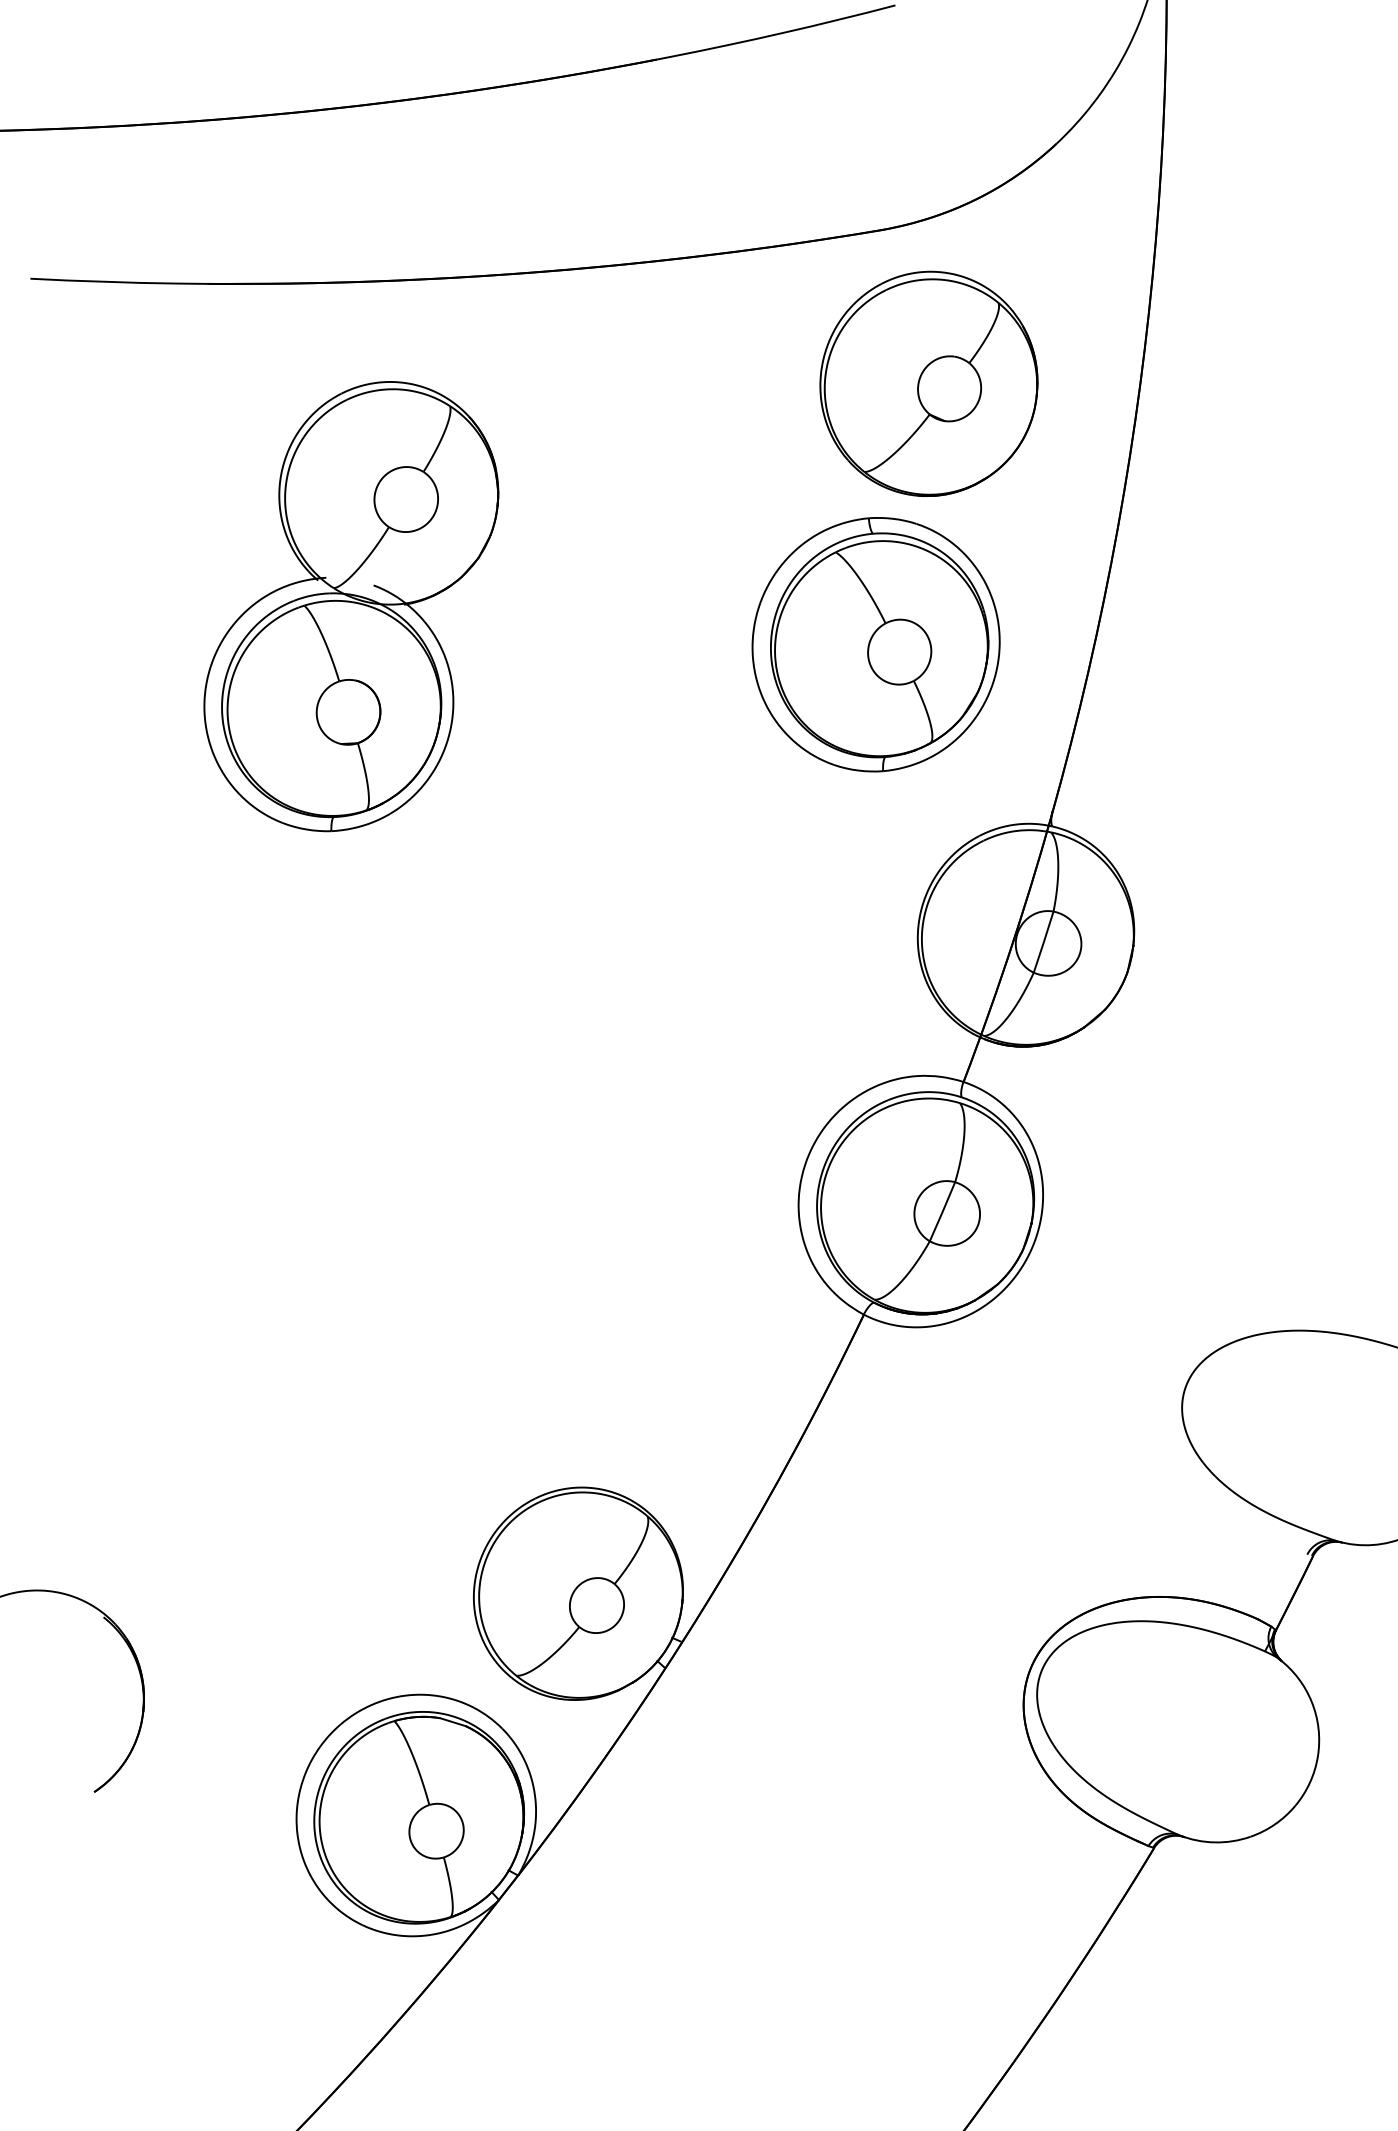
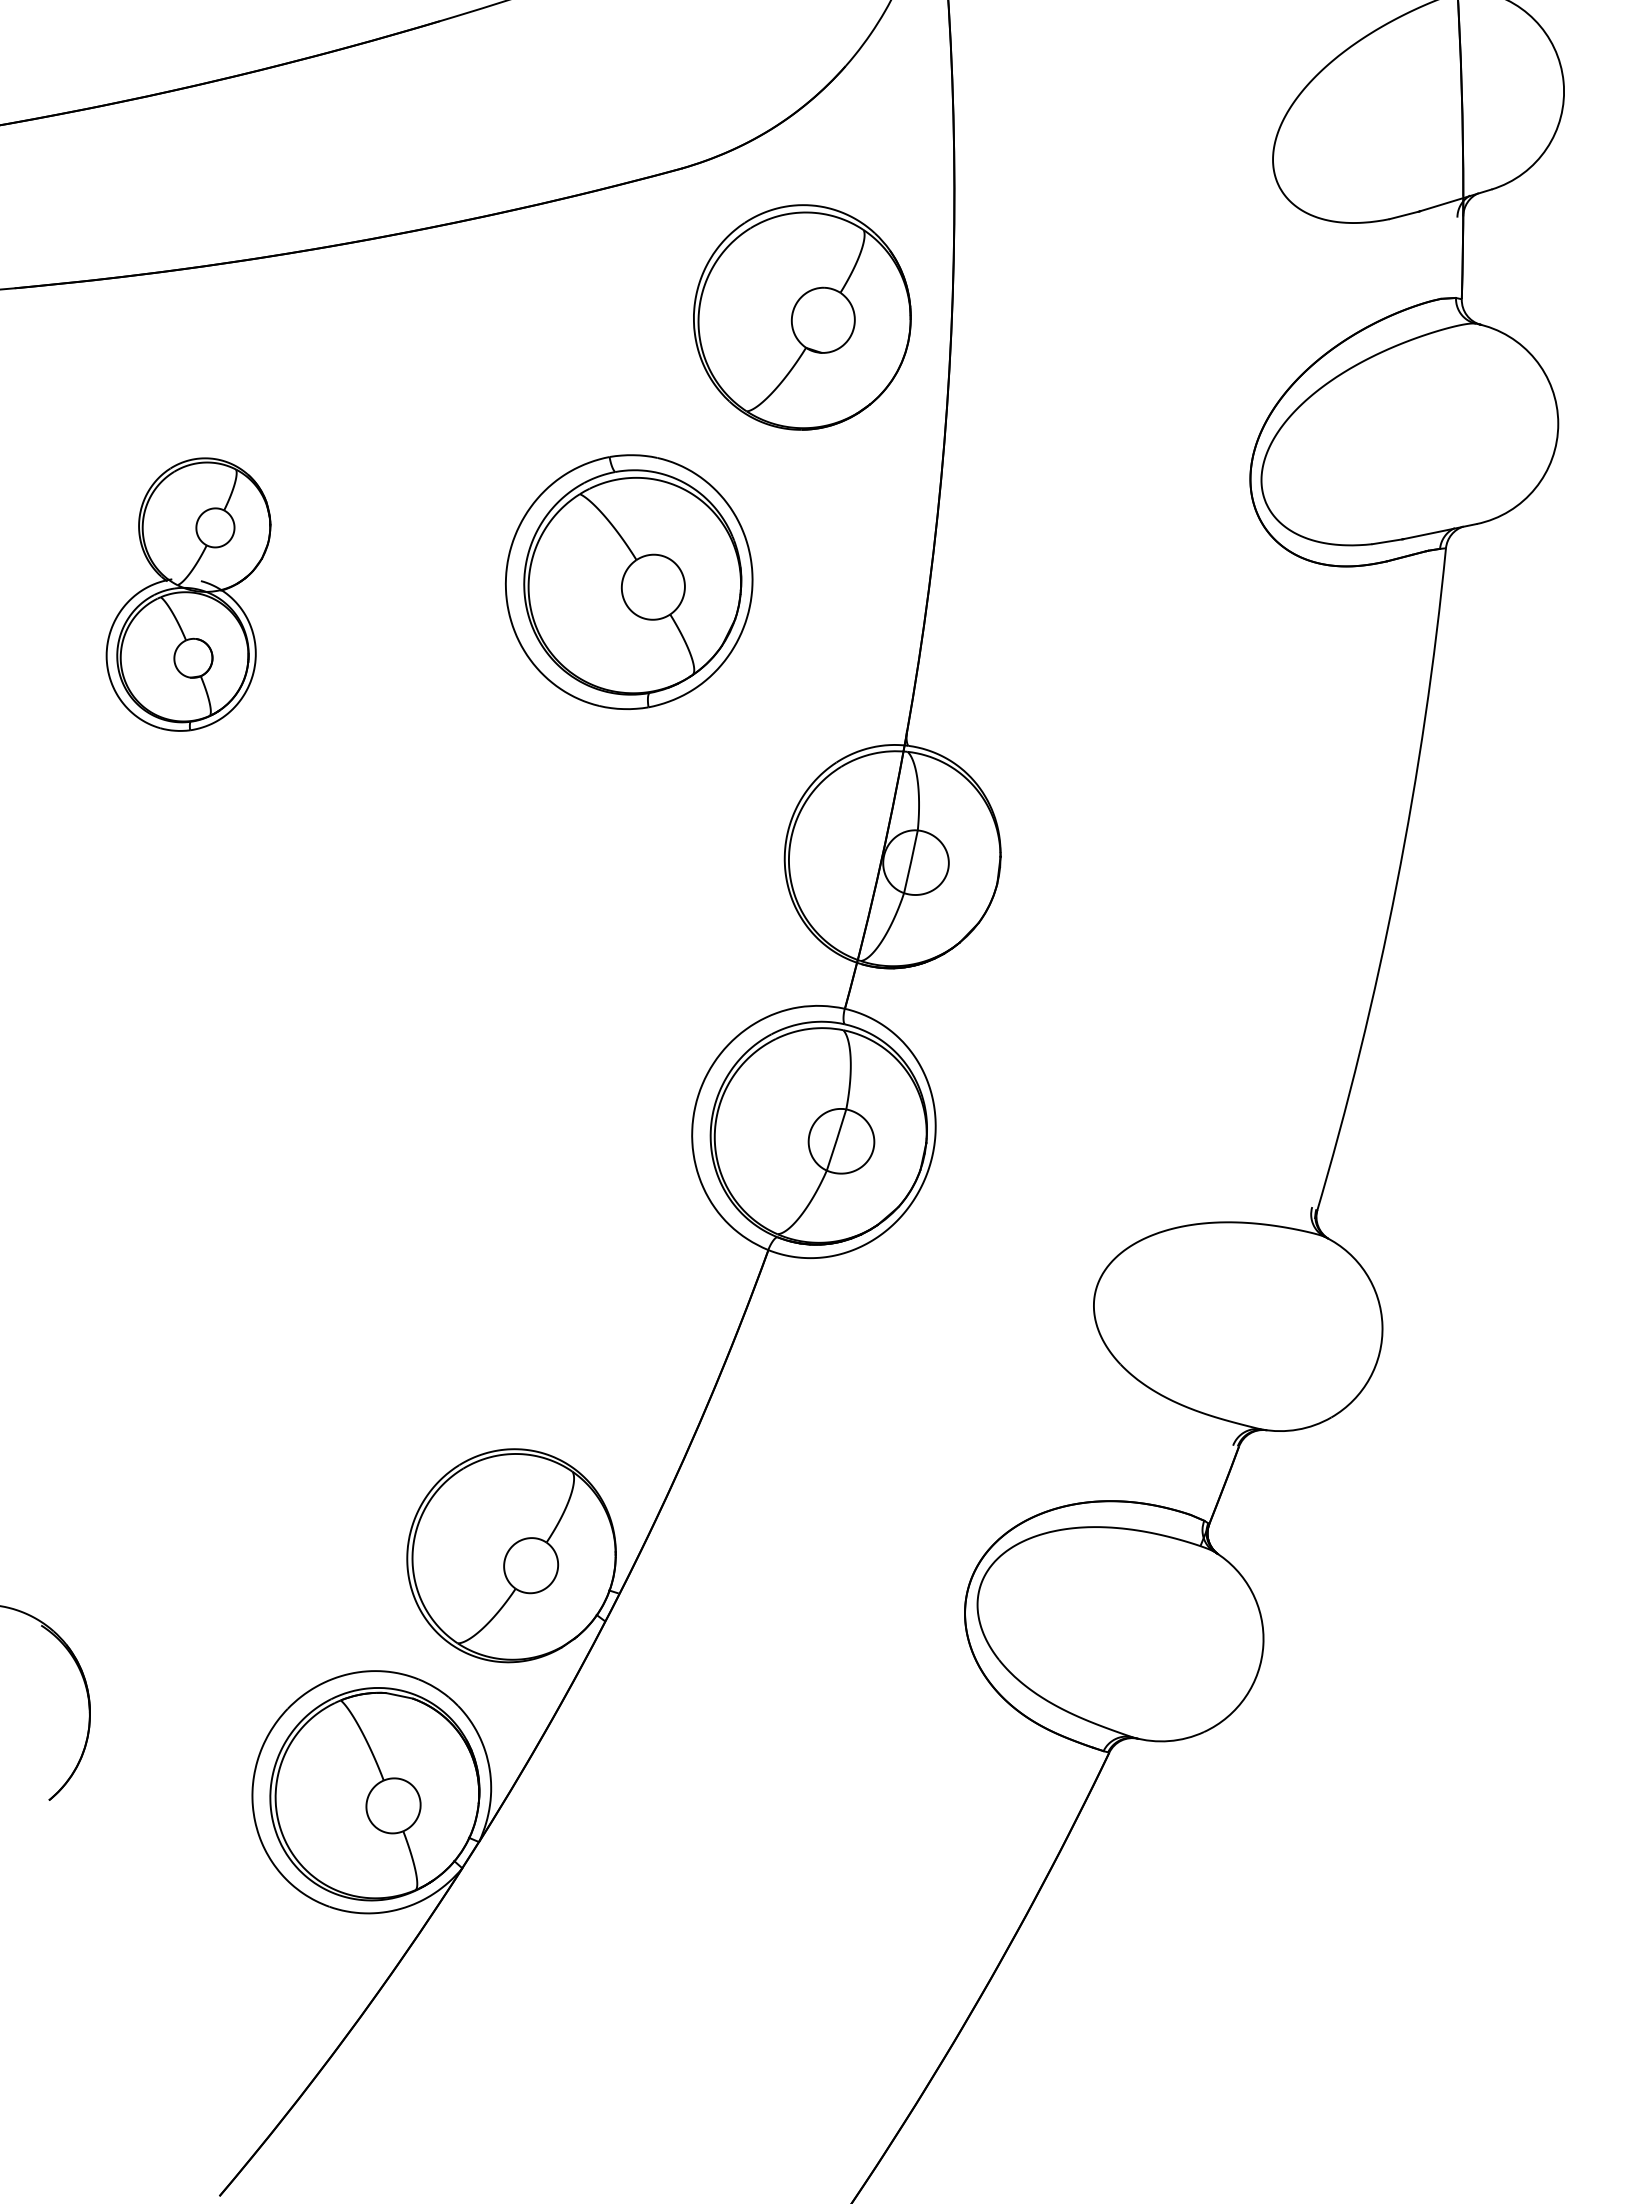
part: (929, 383) -> (802, 317), moved
part: (350, 605) -> (188, 594), size x0.6
part: (876, 644) -> (629, 581), moved

